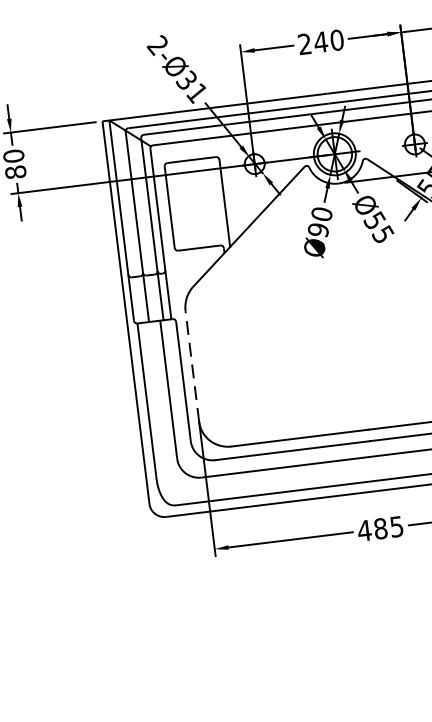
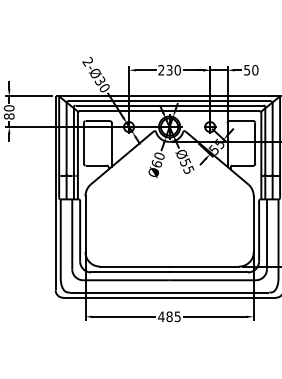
text: (320, 42) -> (169, 70), 240 -> 230
text: (196, 92) -> (104, 87), 2-Ø31 -> 2-Ø30
text: (317, 229) -> (156, 163), Ø90 -> Ø60
line: (192, 367) -> (85, 224), dashed -> solid

